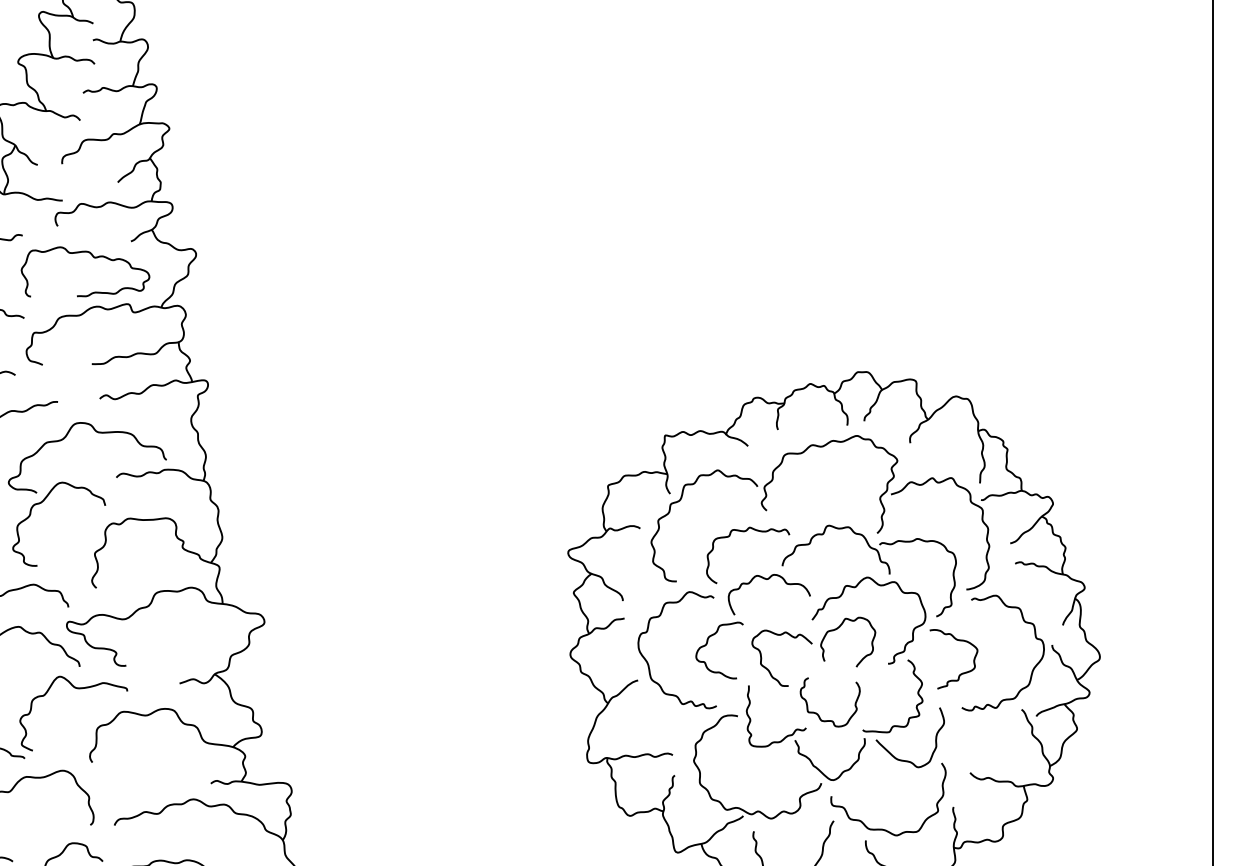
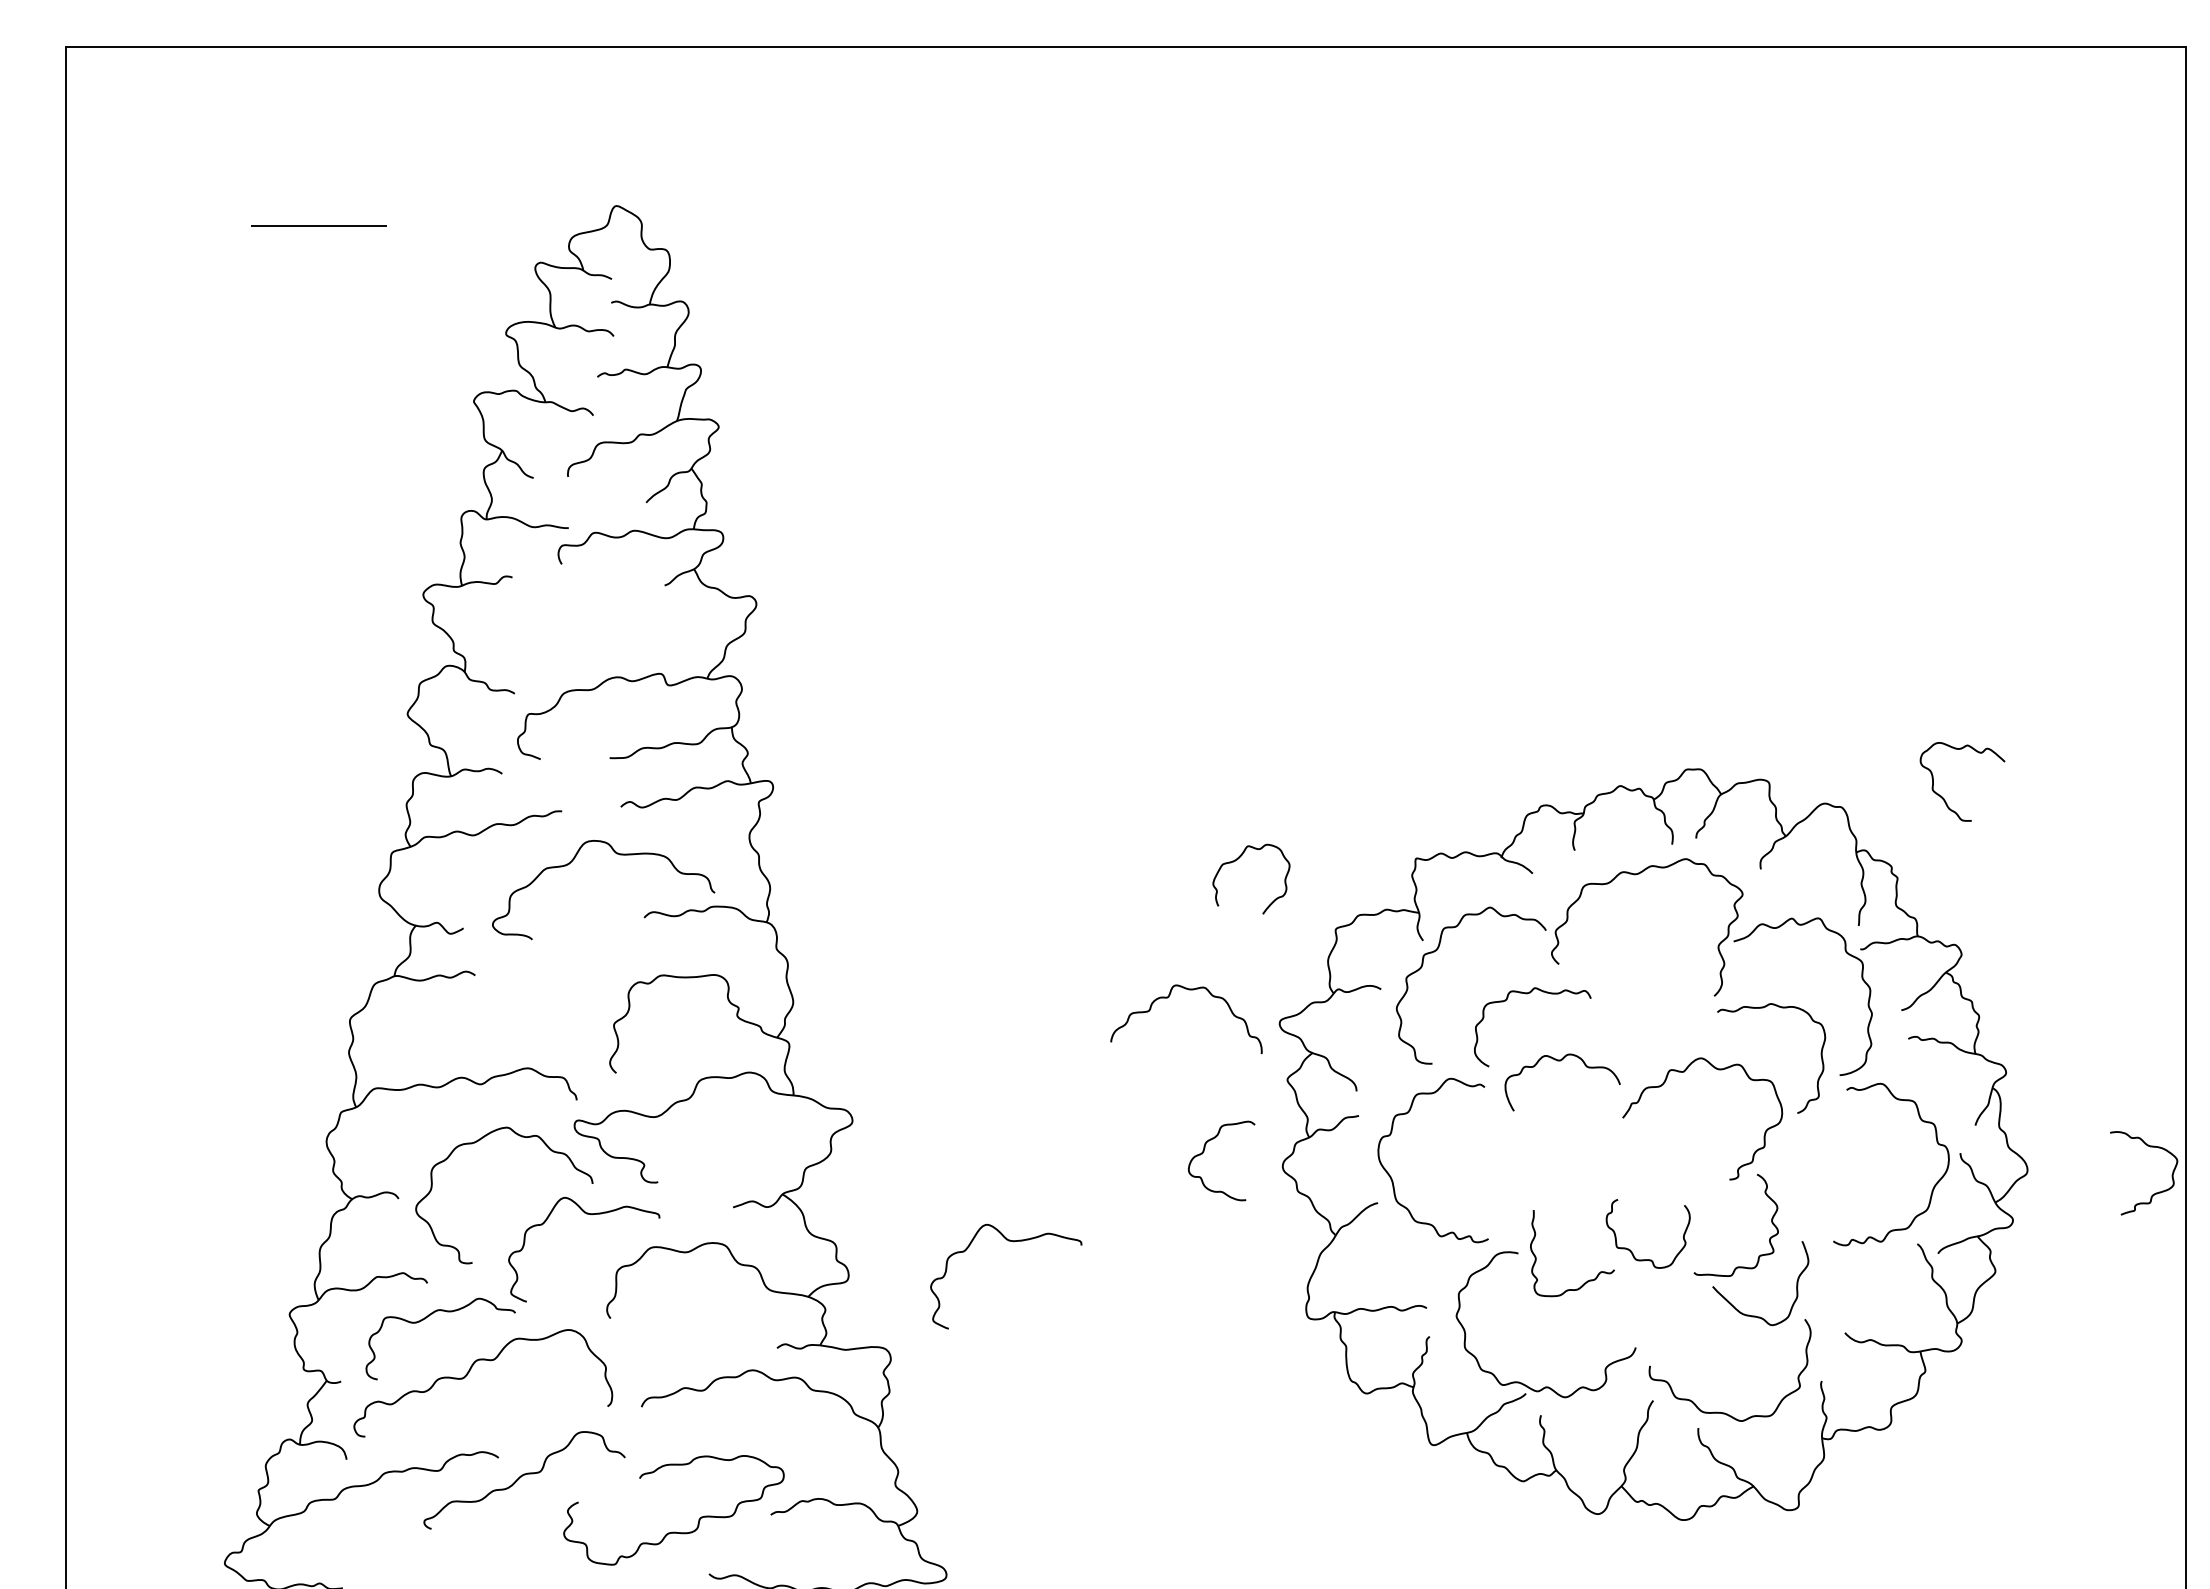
curve: (94, 258) -> (613, 609), removed
curve: (41, 503) -> (539, 953), removed
curve: (824, 534) -> (1169, 997), moved
curve: (838, 628) -> (1237, 860), moved
curve: (707, 643) -> (1204, 1151), moved
curve: (769, 670) -> (1944, 798), moved
curve: (961, 672) -> (2155, 1192), moved
curve: (378, 708) -> (1013, 1242), added
curve: (819, 769) -> (1633, 1328), removed

